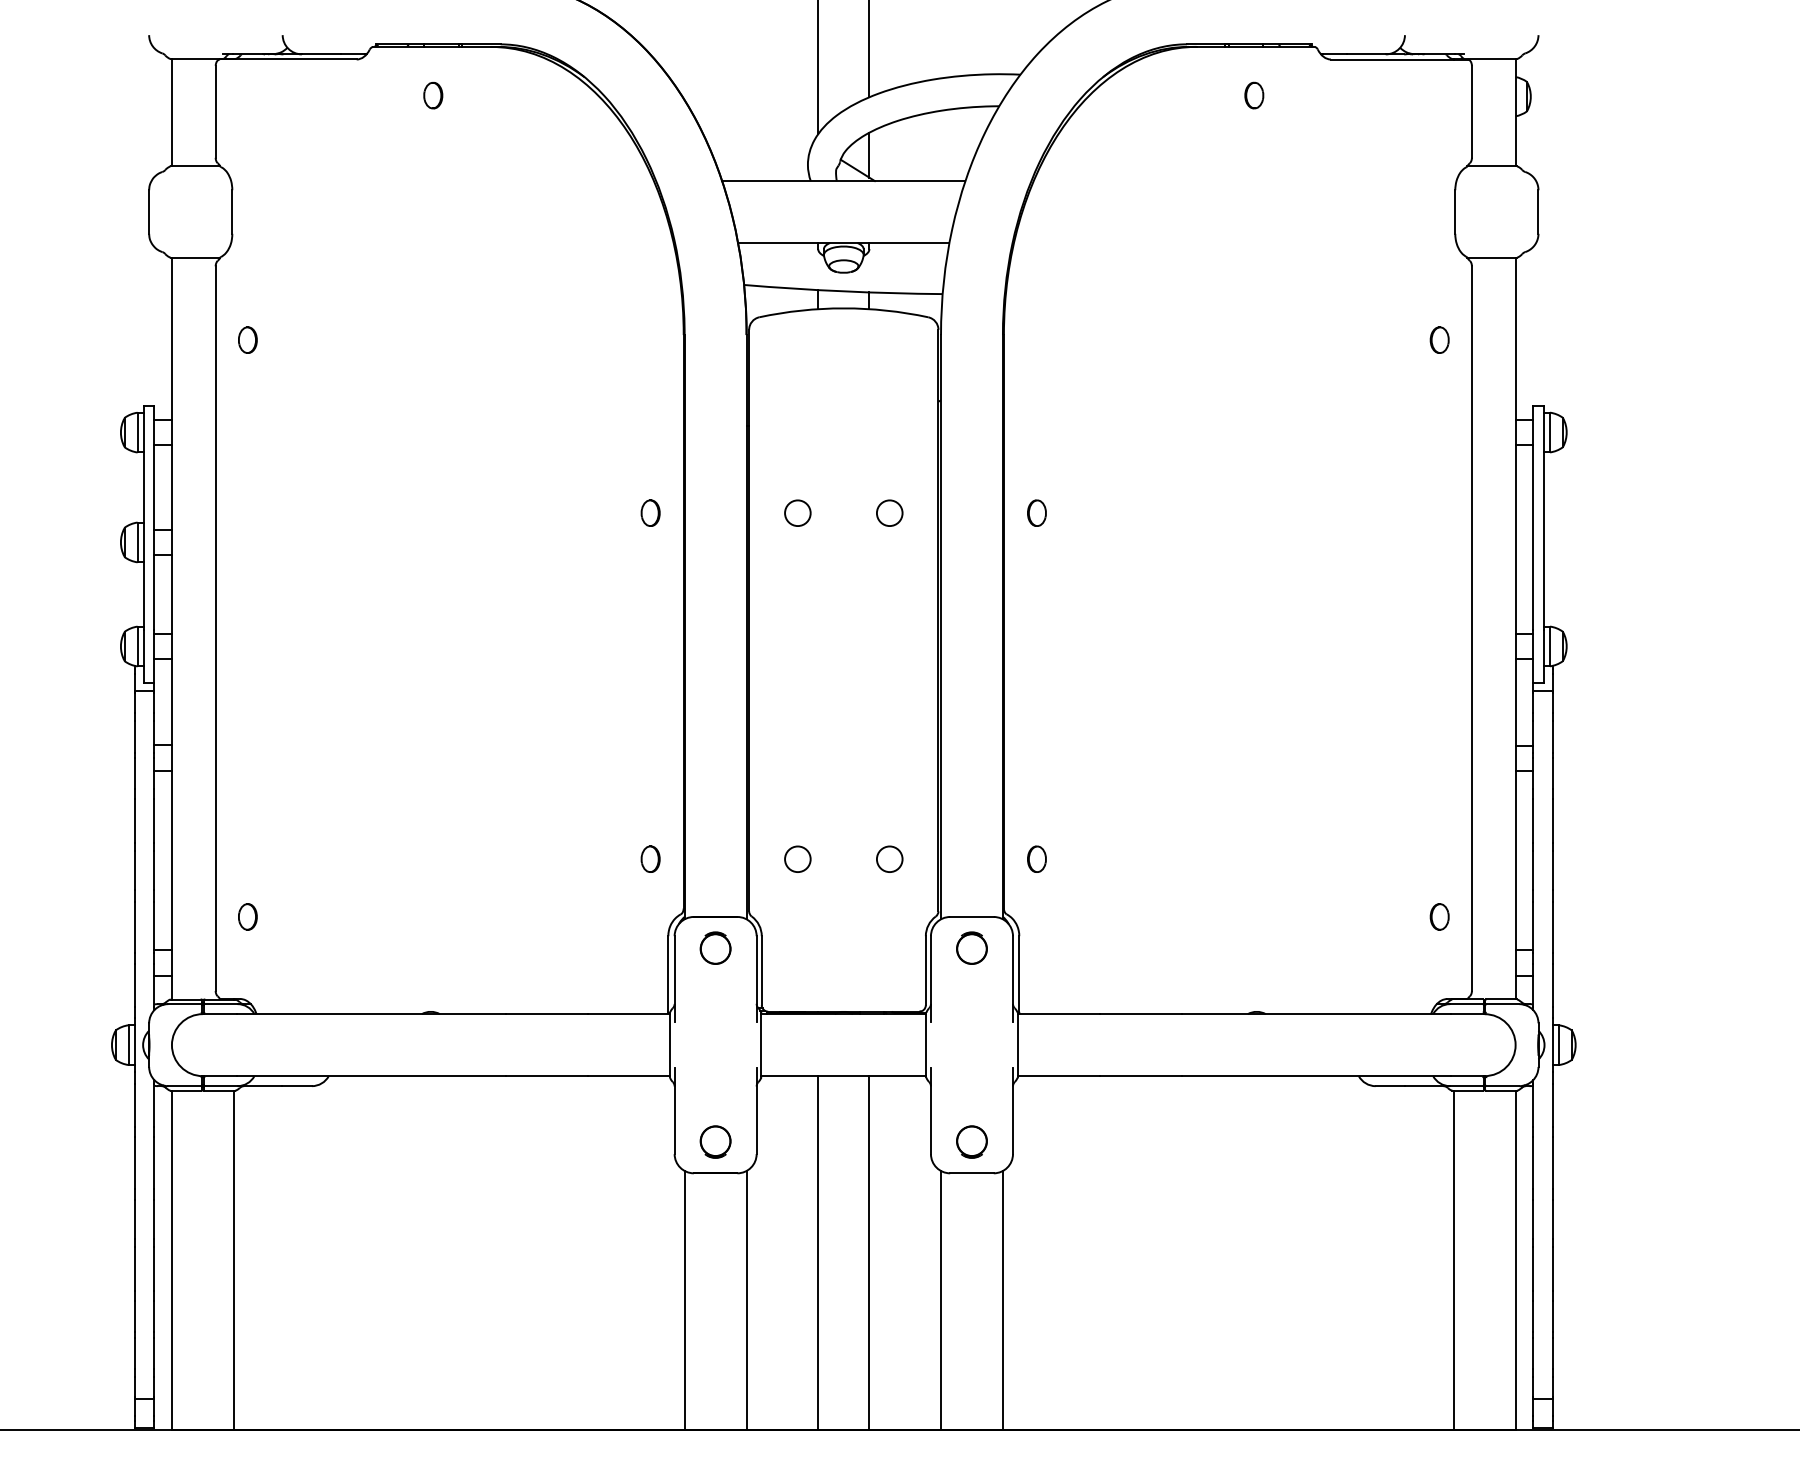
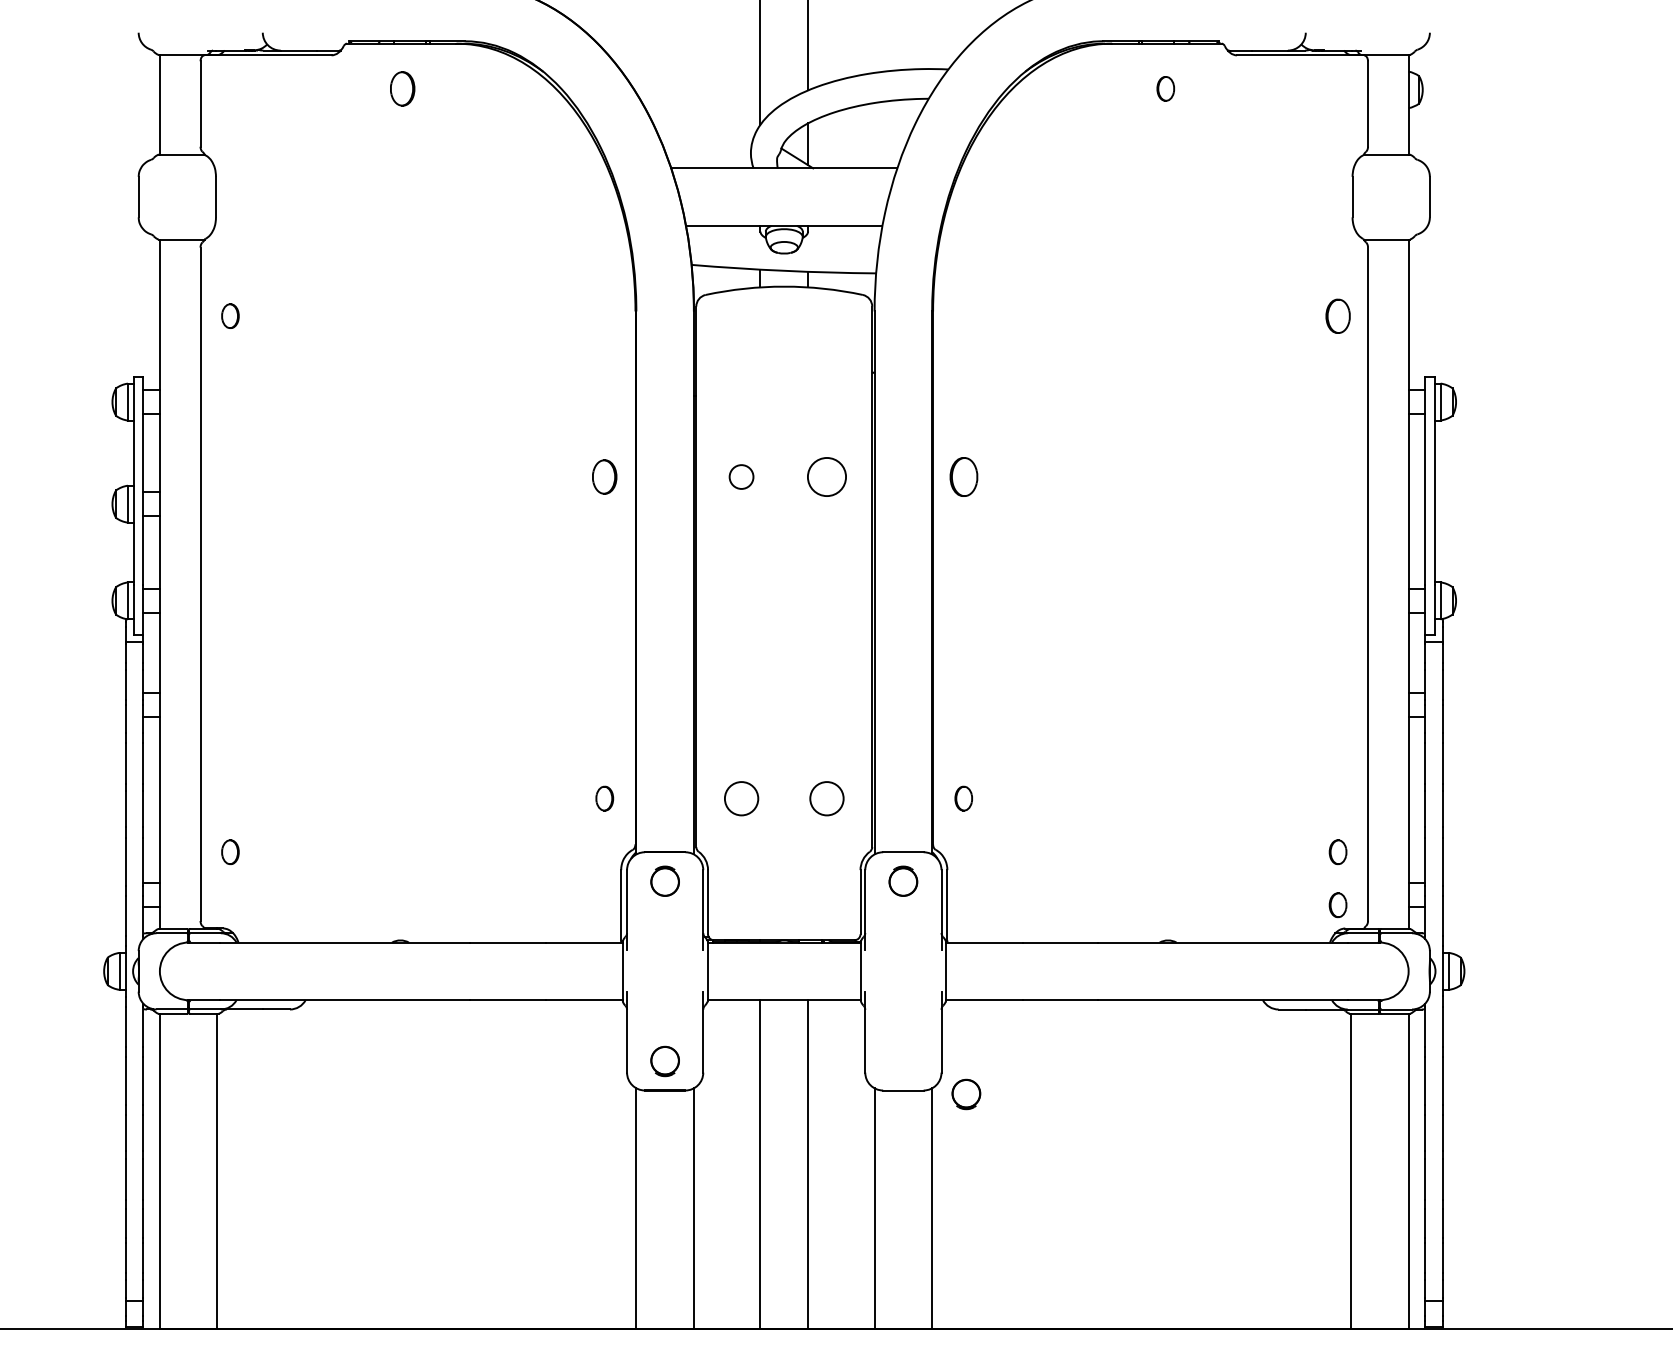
part: (433, 95) -> (402, 88), size x1.4
part: (1439, 339) -> (1337, 315), size x1.4
part: (650, 512) -> (604, 476), size x1.4
circle: (889, 512) -> (826, 476), size x1.6
part: (1036, 512) -> (963, 476), size x1.6
circle: (797, 859) -> (741, 798), size x1.4
circle: (889, 859) -> (826, 798), size x1.4
part: (1439, 974) -> (1337, 905), added
part: (972, 1142) -> (966, 1094), moved

